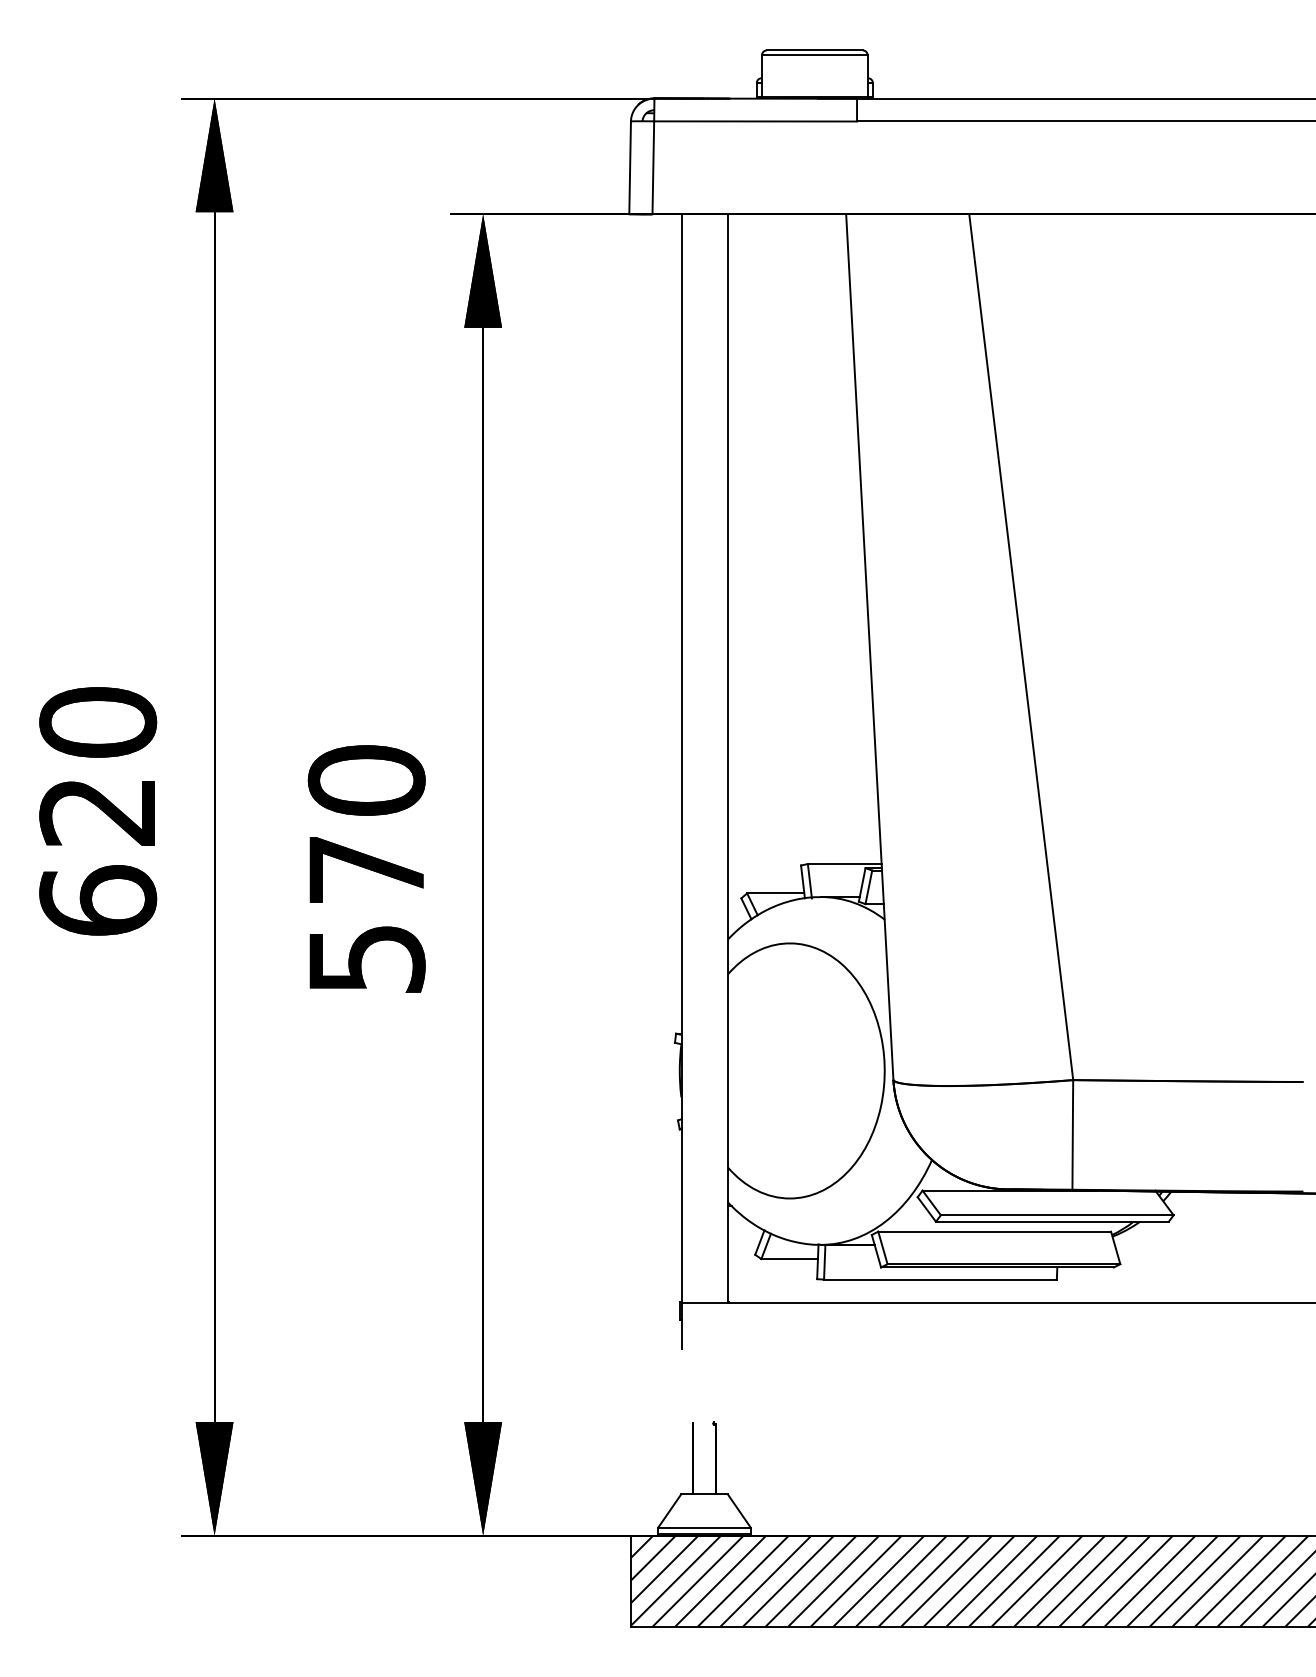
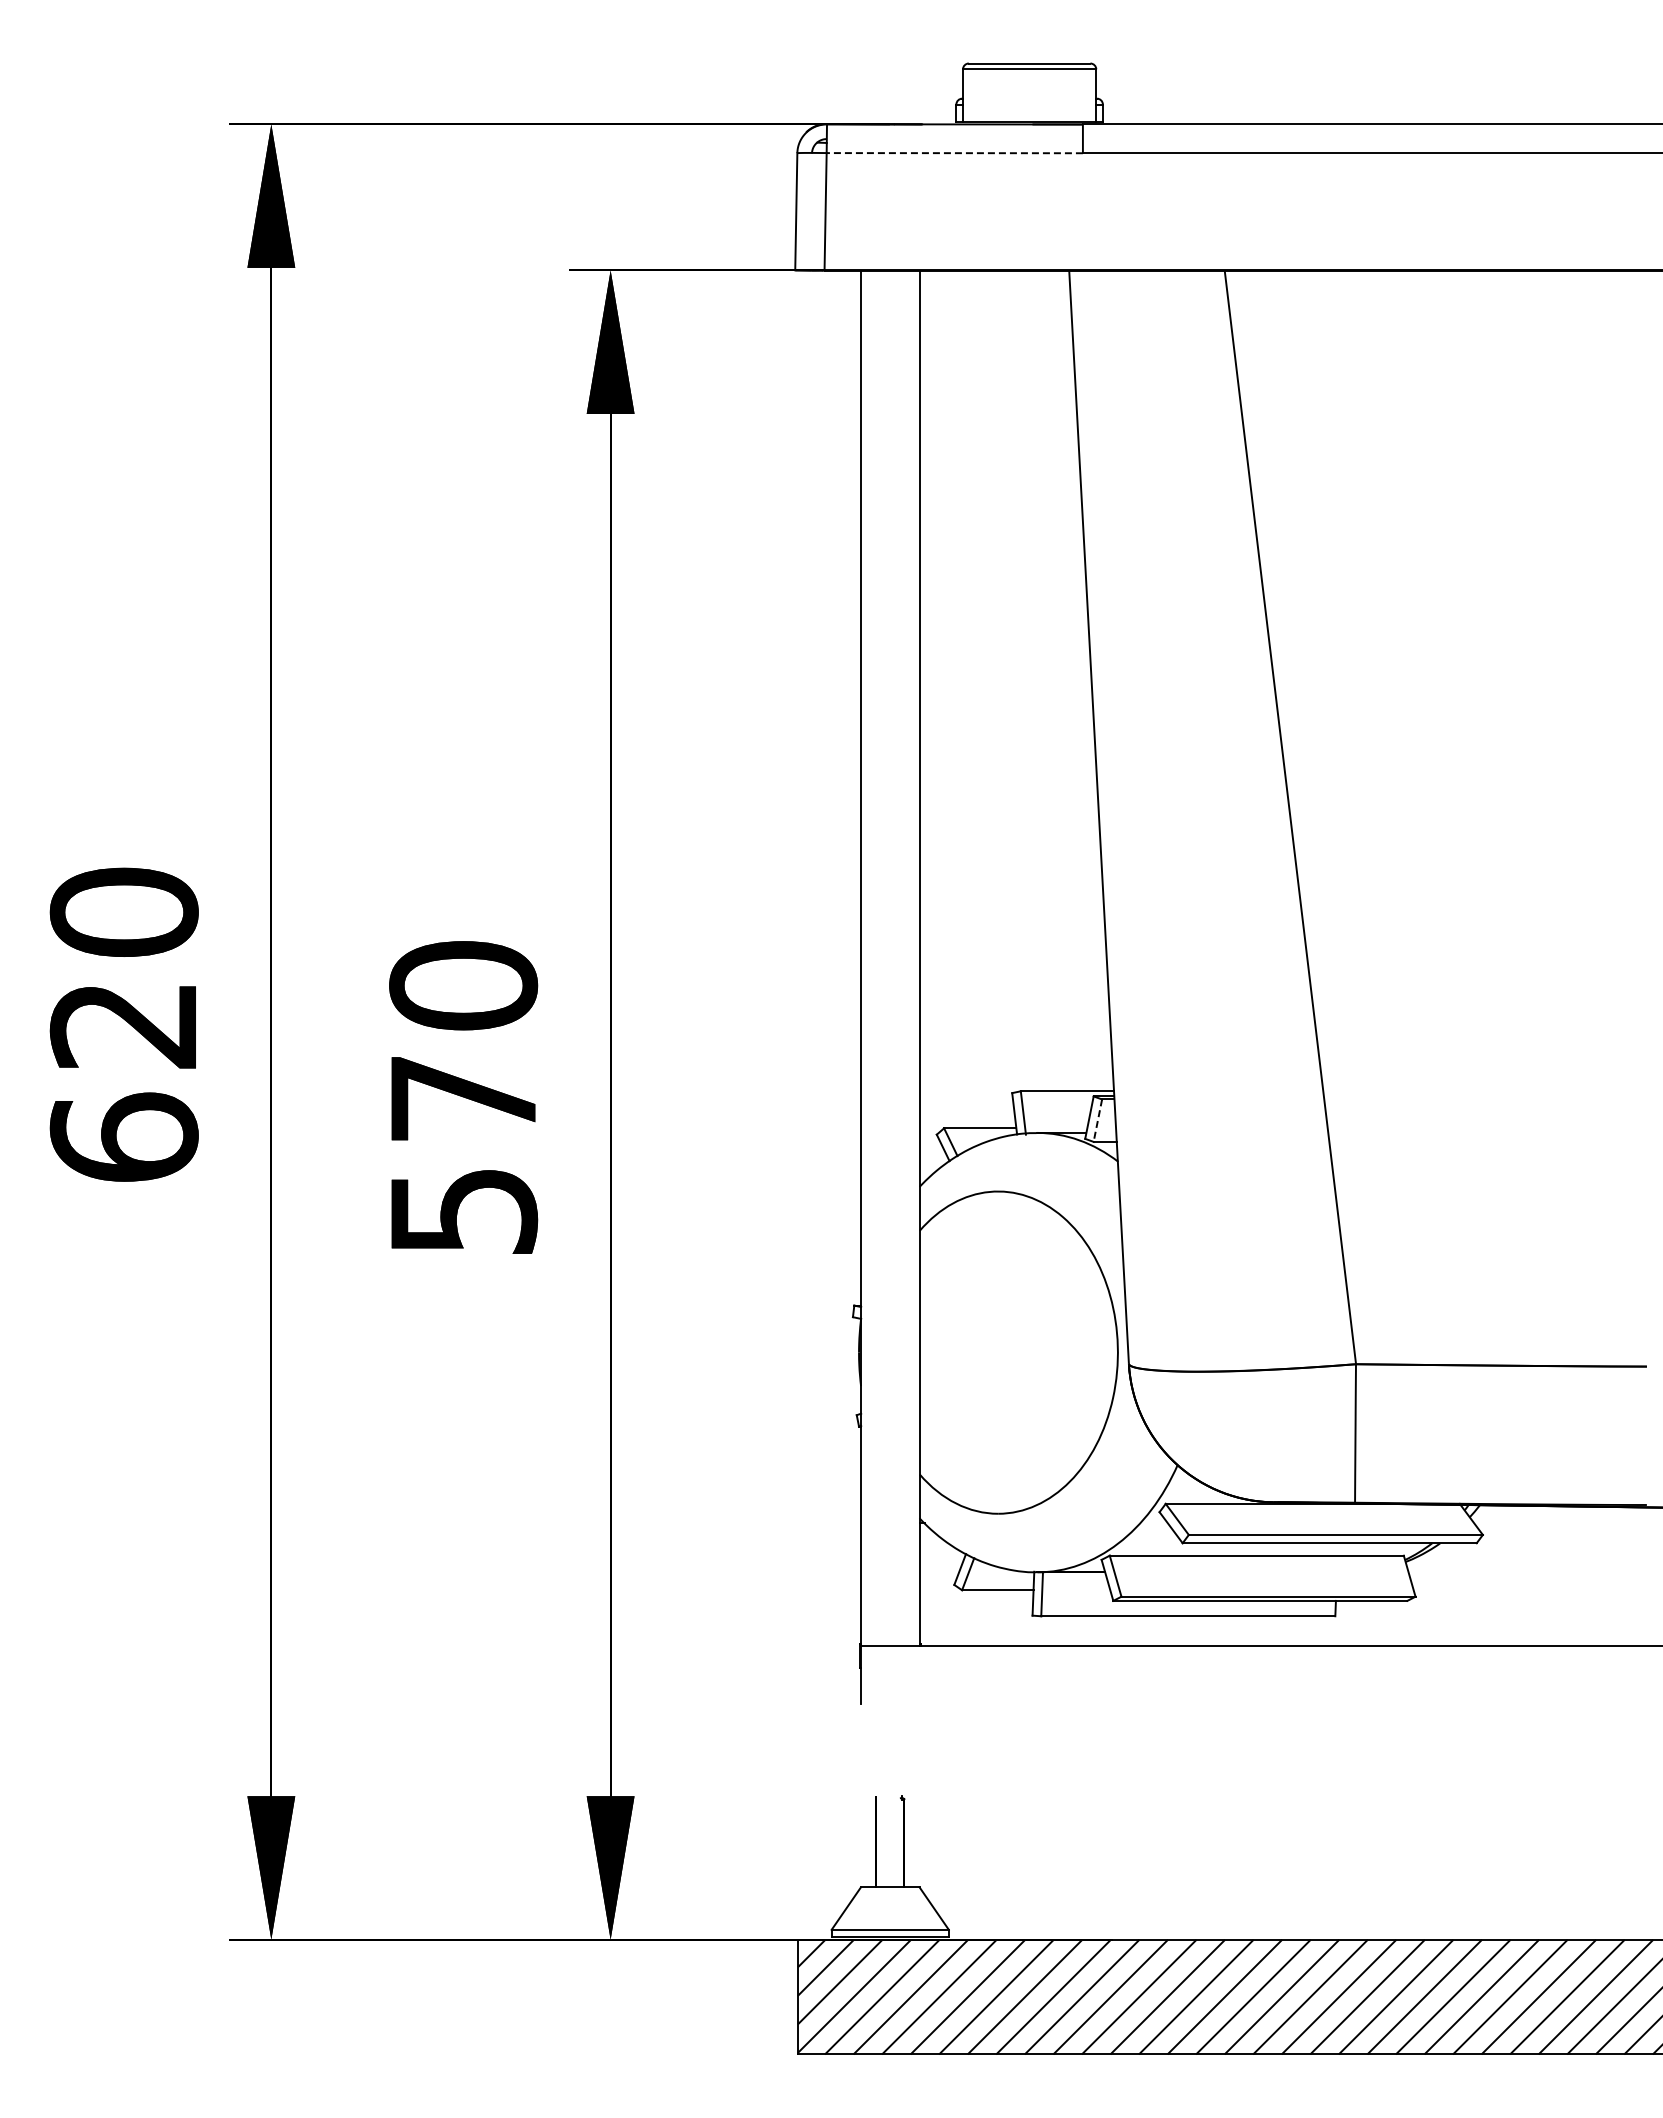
line: (755, 121) -> (954, 153), solid -> dashed
line: (868, 887) -> (1097, 1120), solid -> dashed

